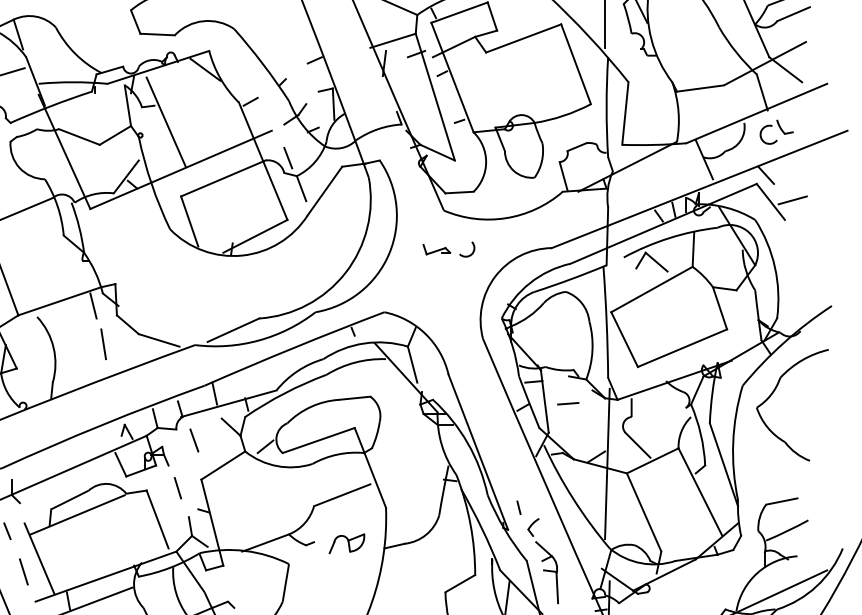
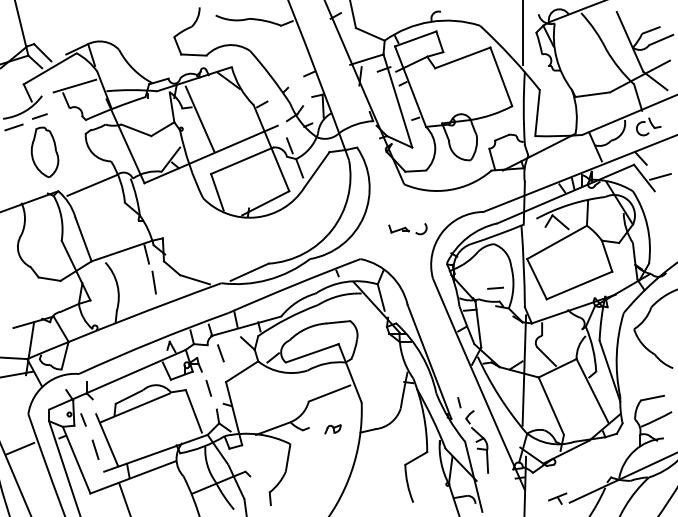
part: (448, 250) -> (407, 229), moved
line: (568, 402) -> (495, 287), moved
part: (346, 544) -> (332, 429), size x0.6

